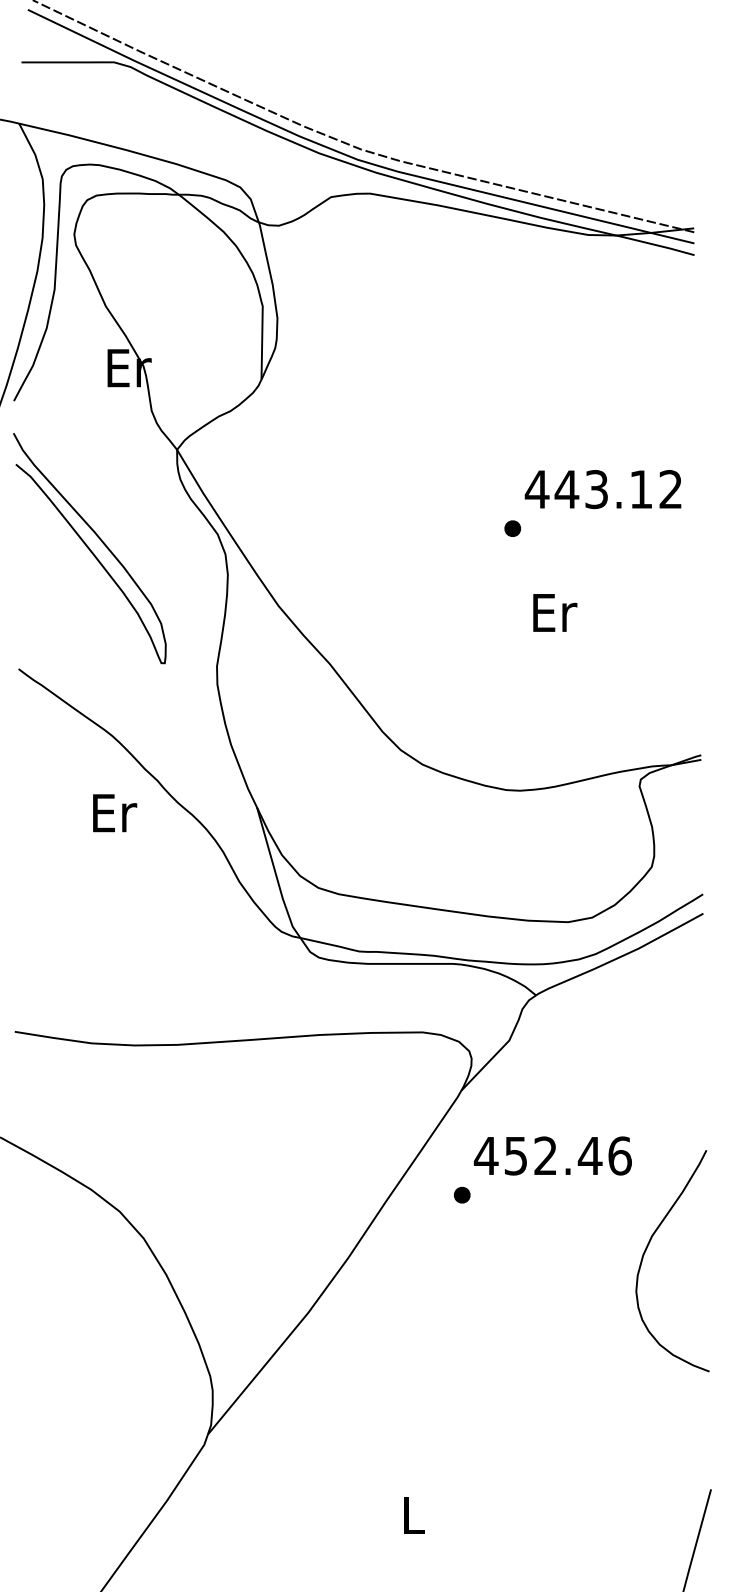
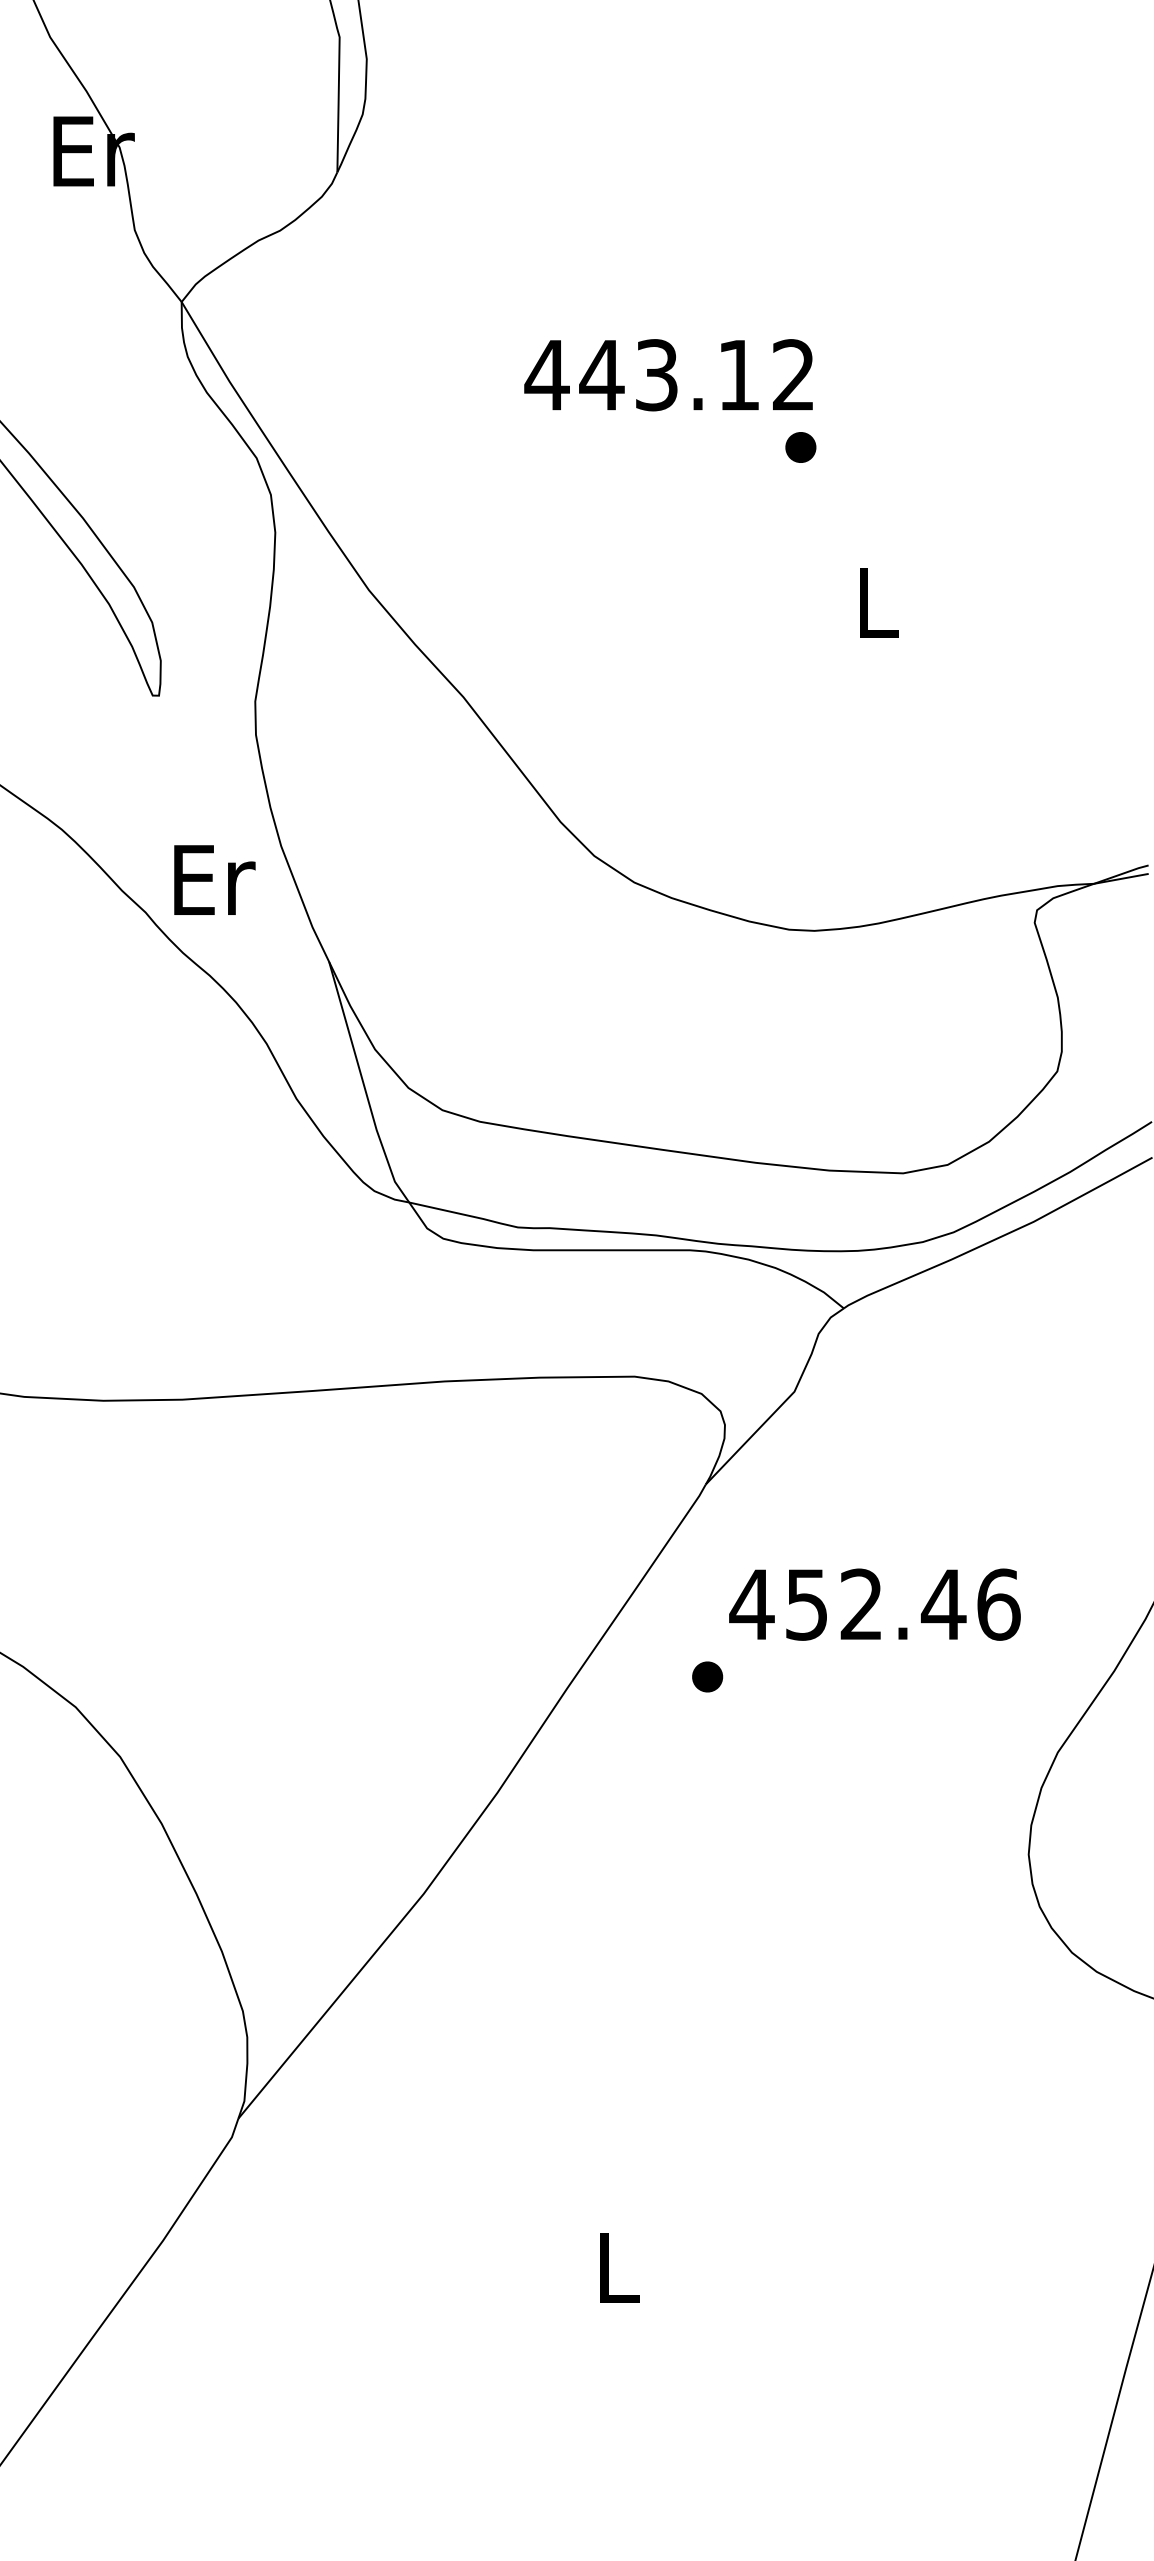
text: (602, 489) -> (667, 375), moved
text: (555, 612) -> (879, 602), Er -> L
text: (115, 813) -> (215, 880), moved

